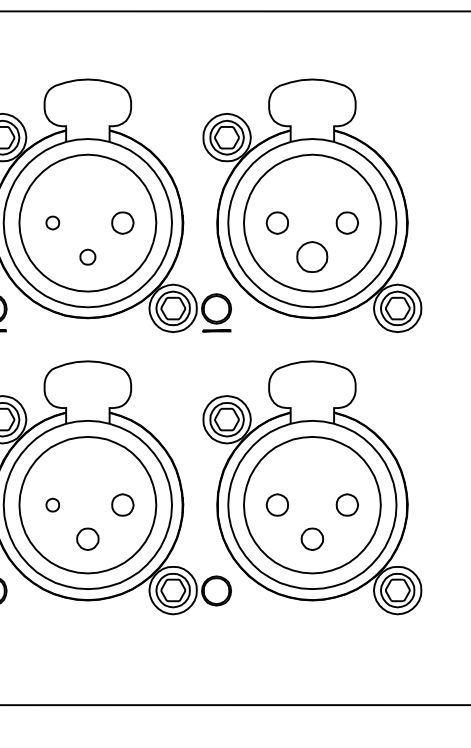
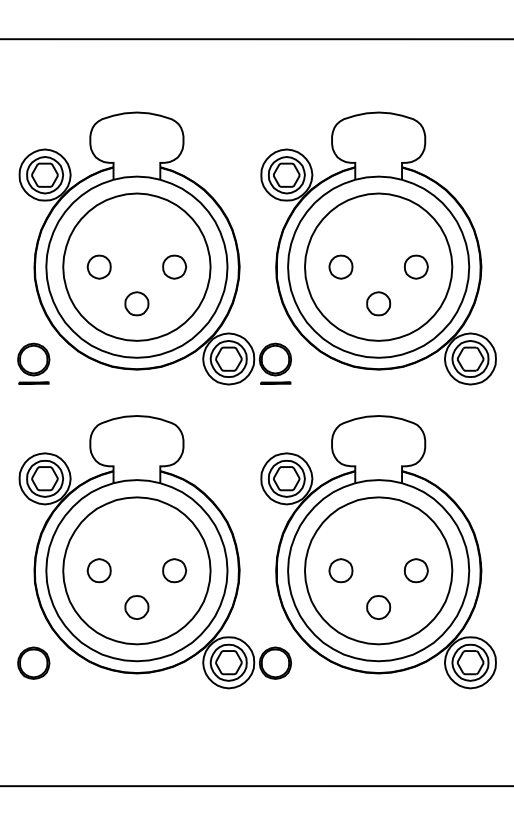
part: (52, 222) -> (98, 266), size x1.67
part: (87, 256) -> (136, 303), size x1.43
part: (312, 256) -> (378, 303), size x0.71
part: (52, 504) -> (98, 570), size x1.67

